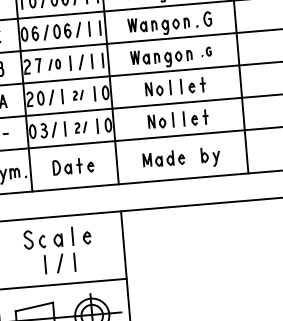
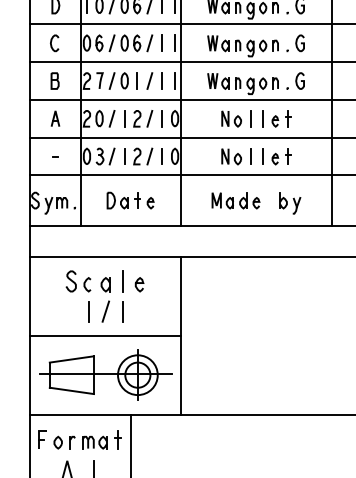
part: (206, 51) -> (295, 80), size x1.67
part: (54, 64) -> (118, 80), size x1.43
part: (78, 94) -> (143, 118), size x1.67
part: (81, 127) -> (143, 156), size x1.43

